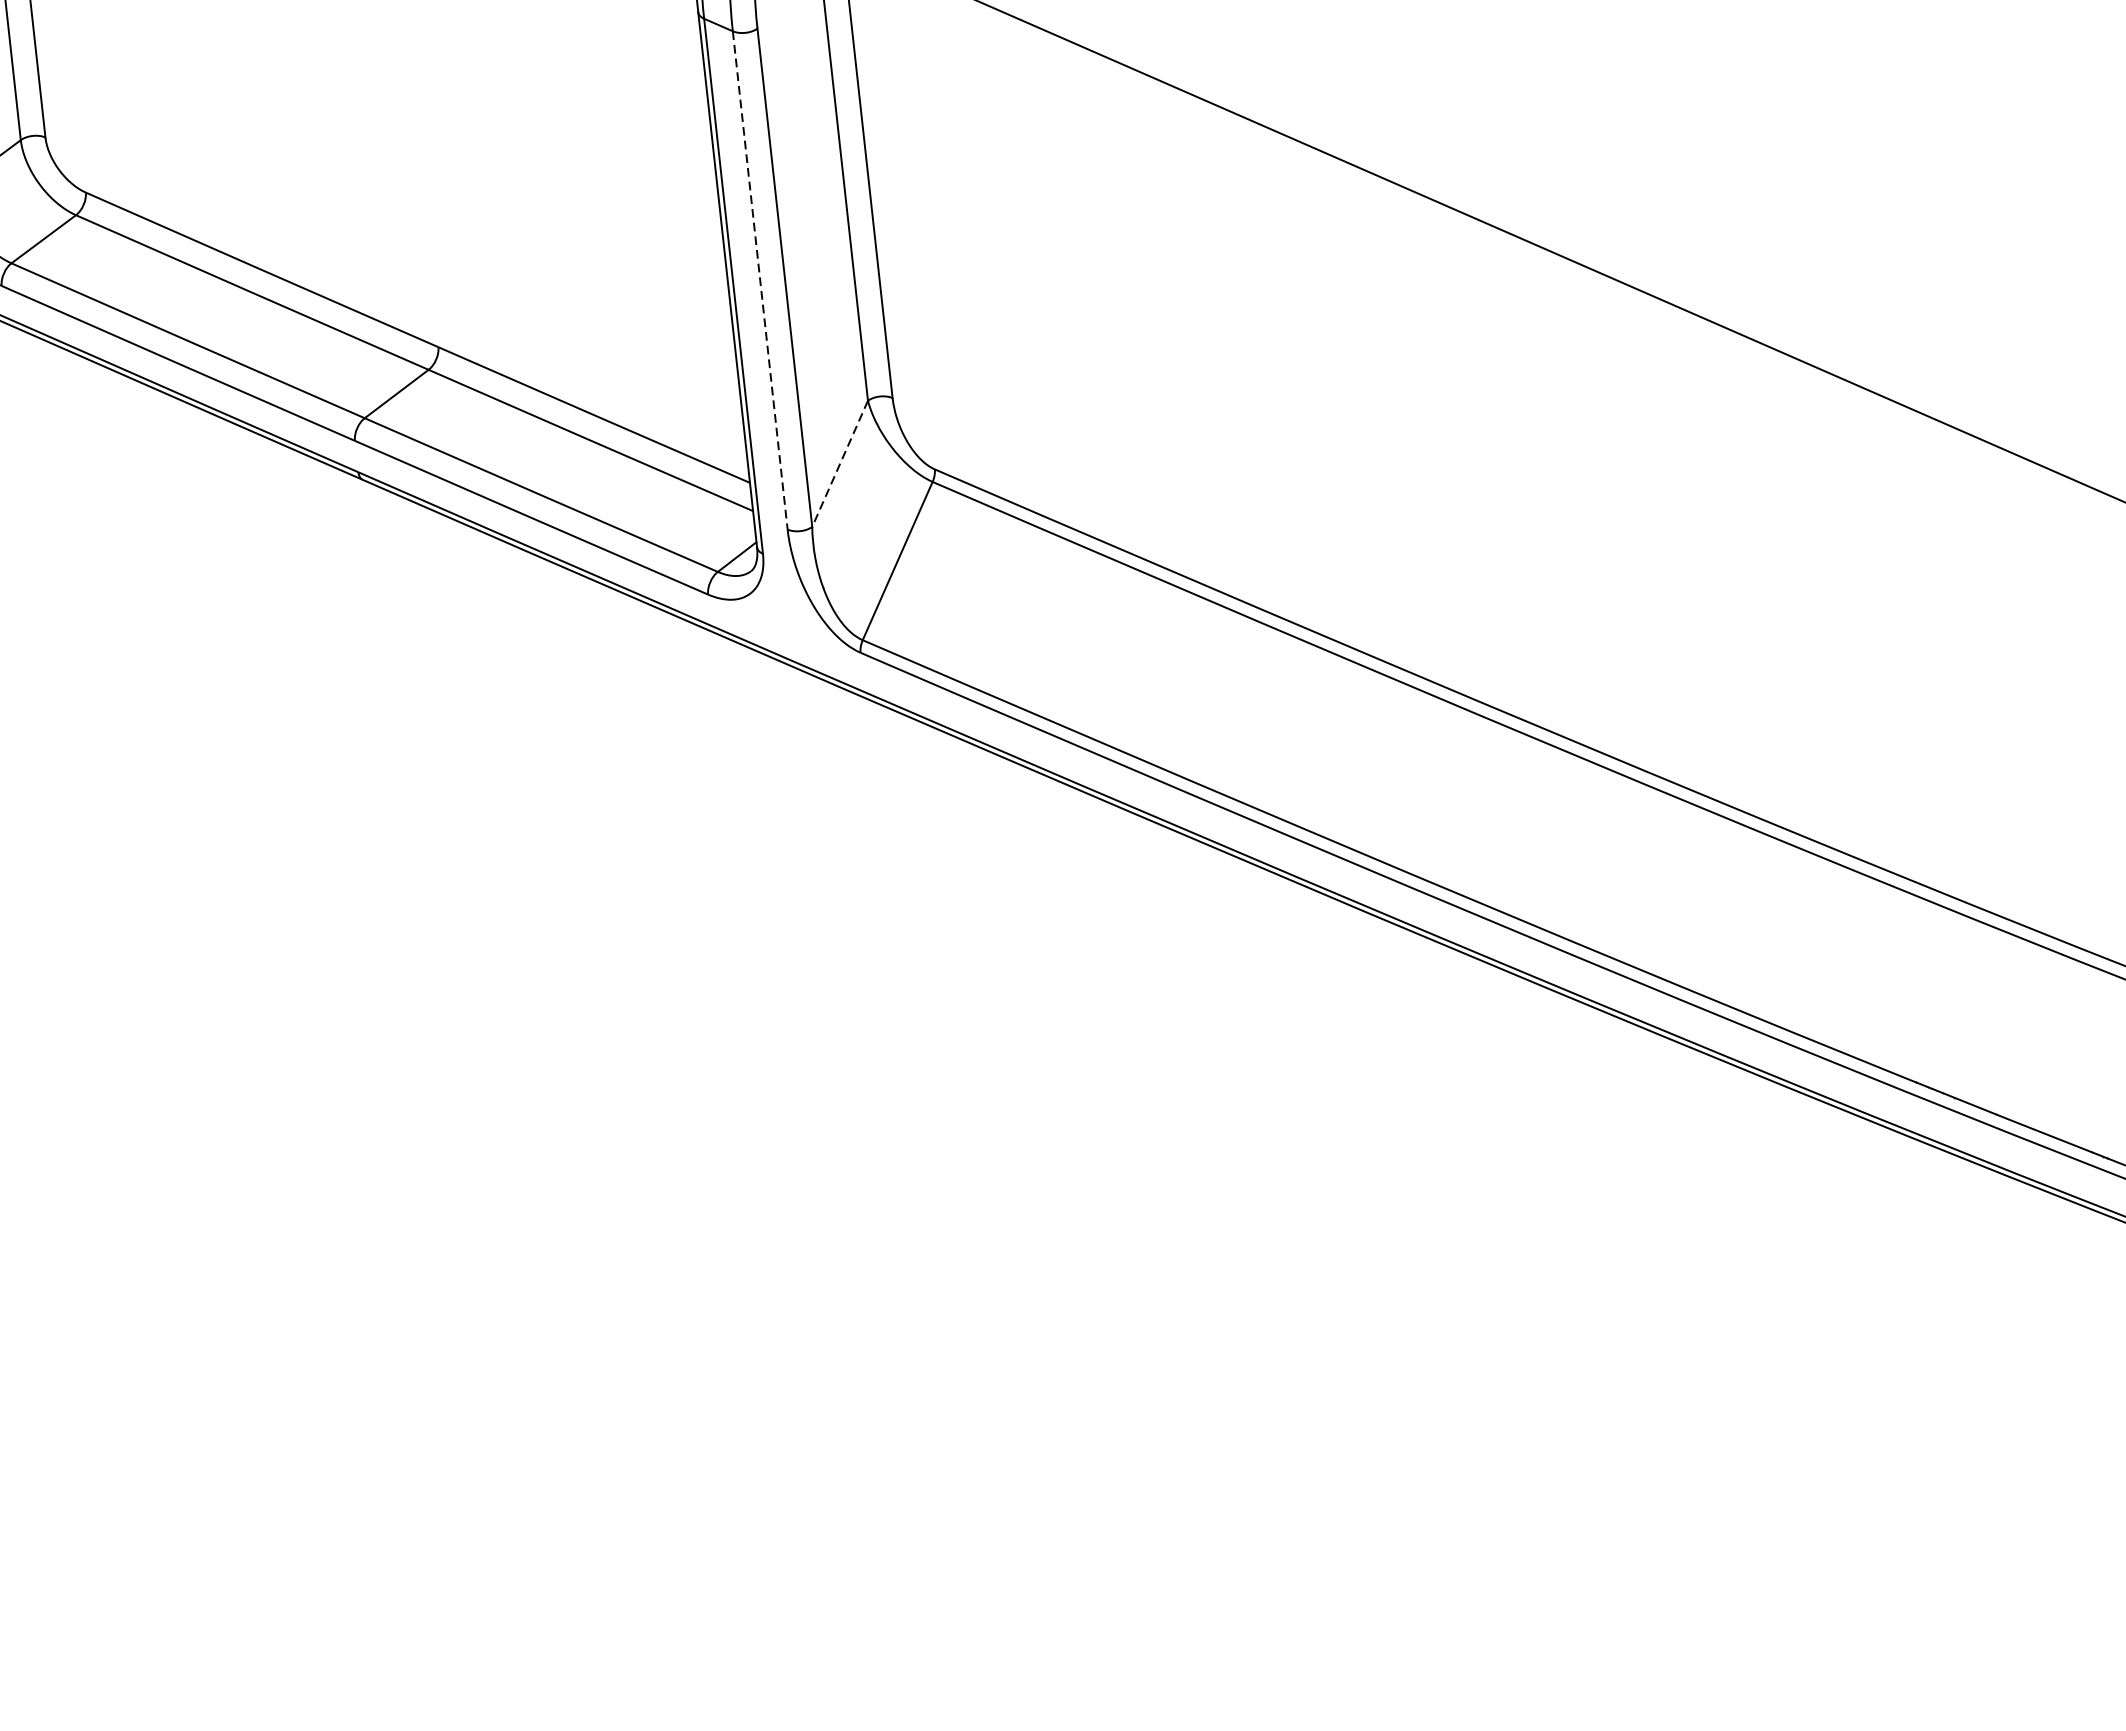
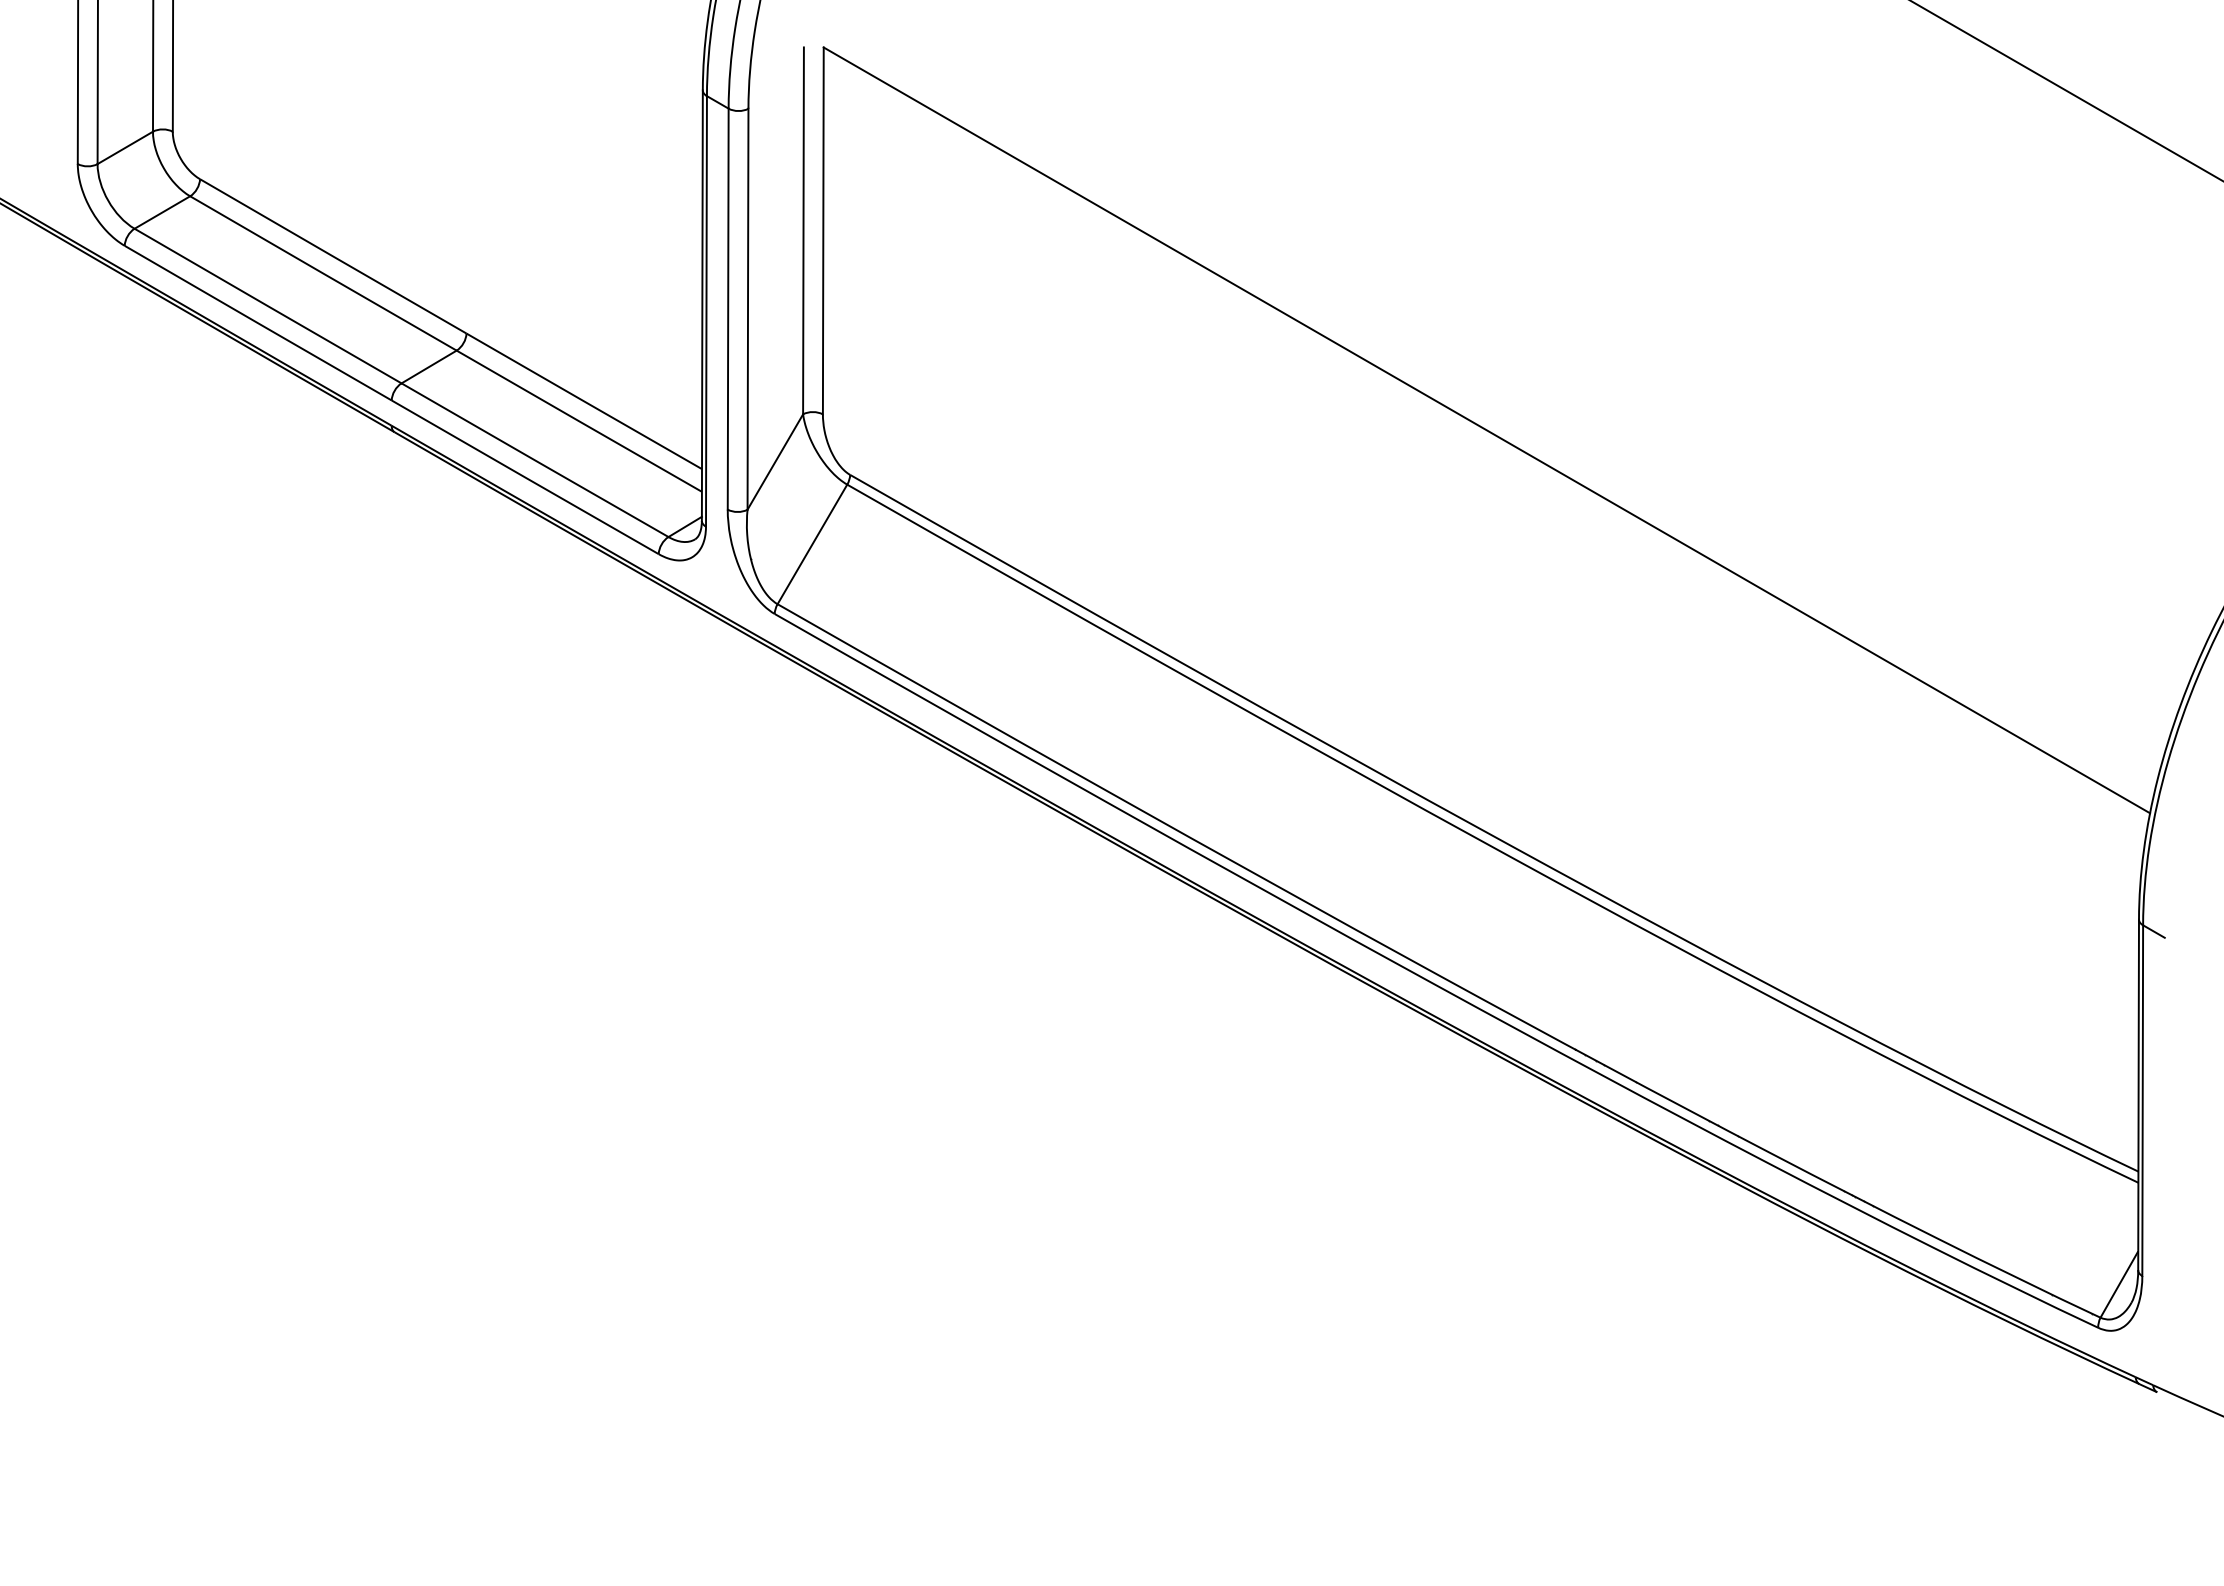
line: (760, 280) -> (728, 309), dashed -> solid
line: (840, 464) -> (775, 462), dashed -> solid

